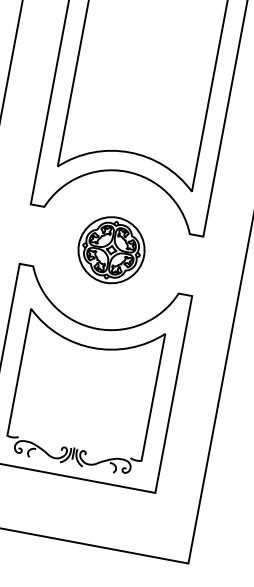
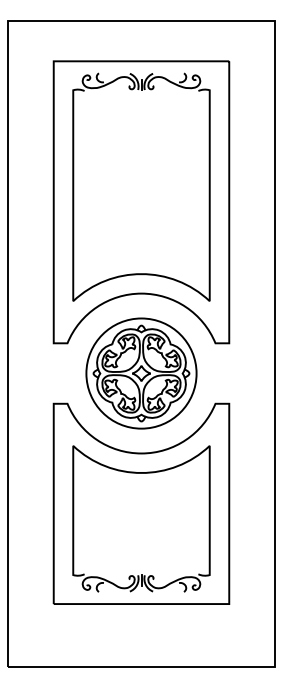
part: (111, 250) -> (141, 373), size x1.67

